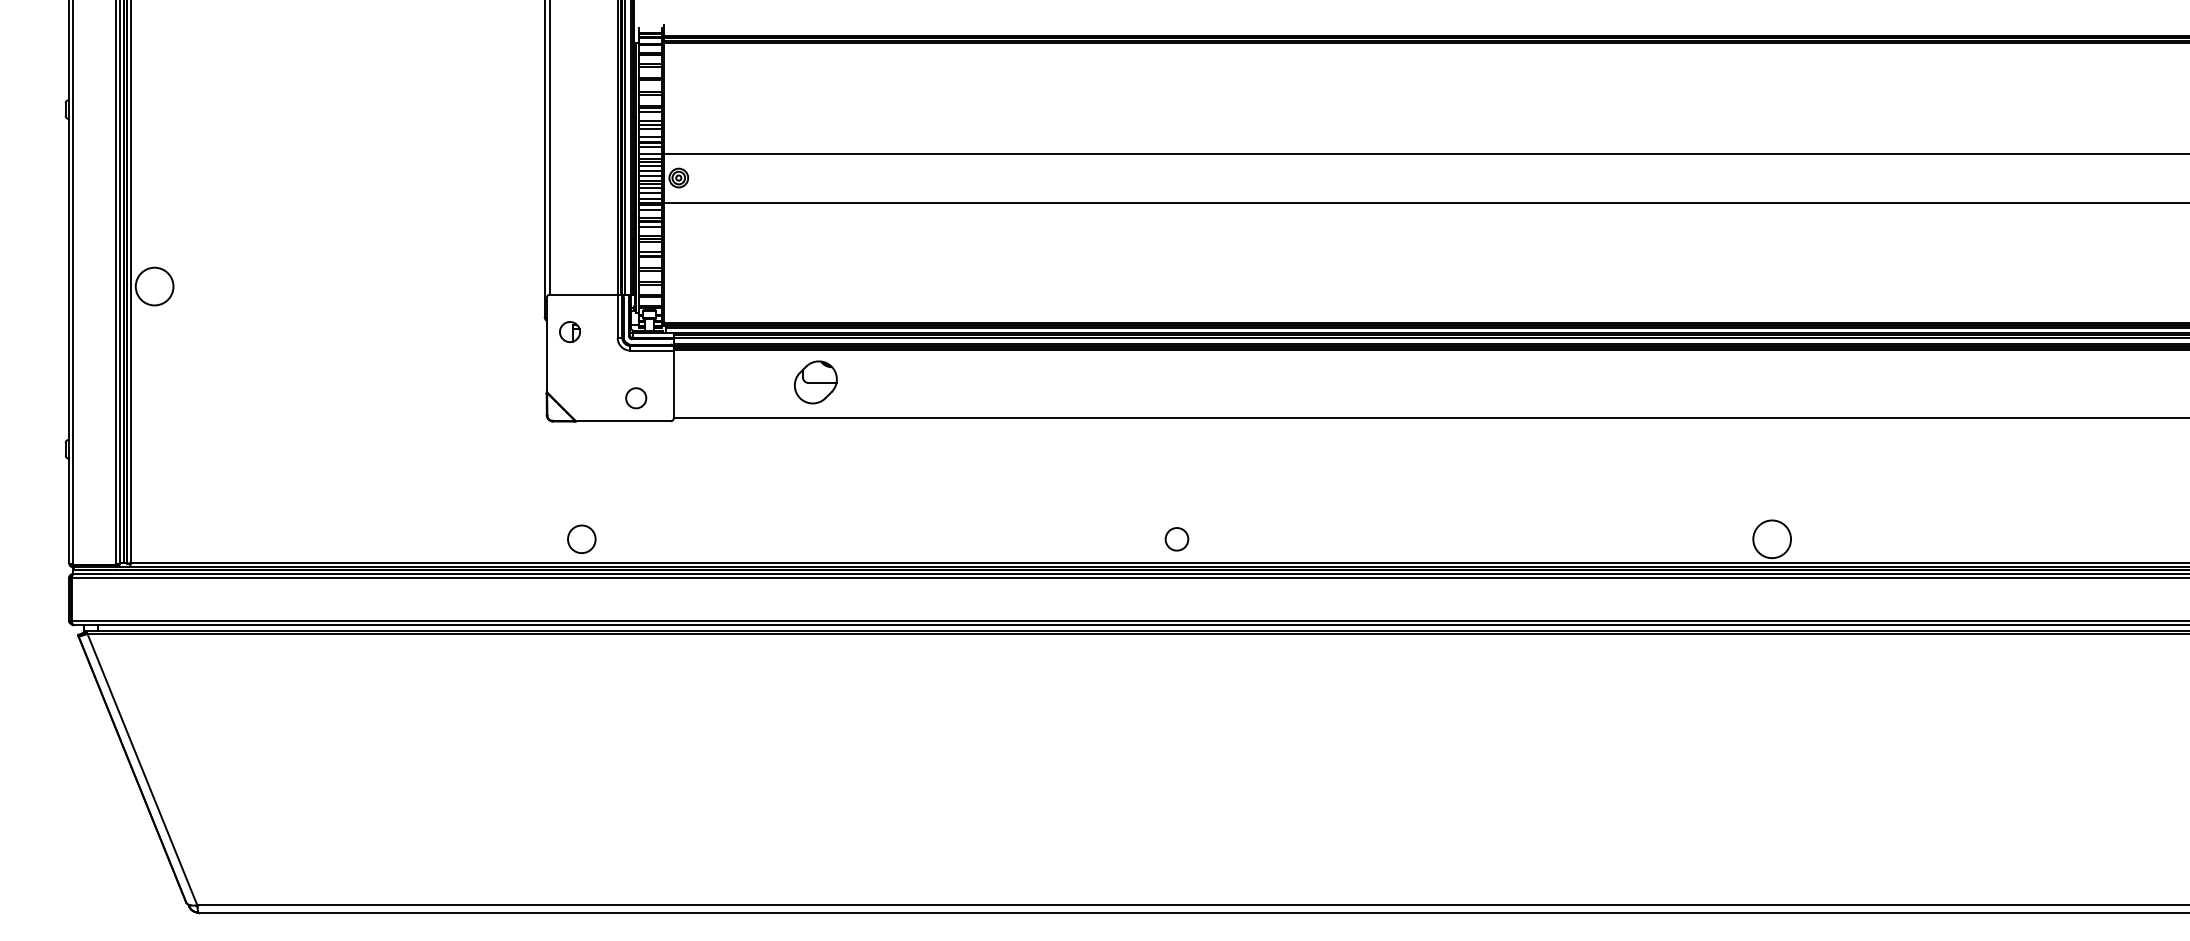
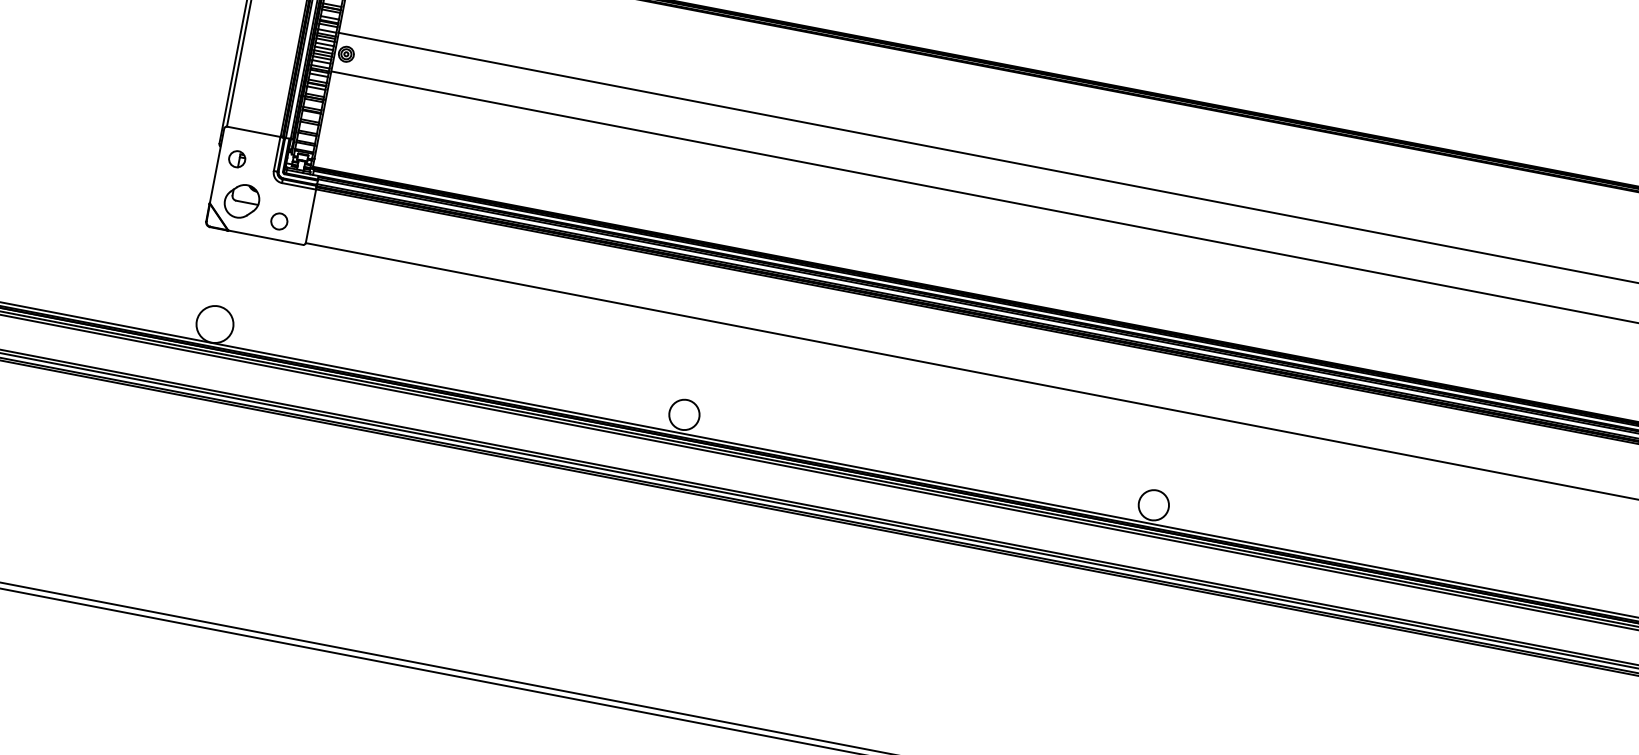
part: (815, 382) -> (241, 201), moved
circle: (581, 539) -> (214, 324), size x1.67
circle: (1176, 539) -> (684, 414), size x1.67

